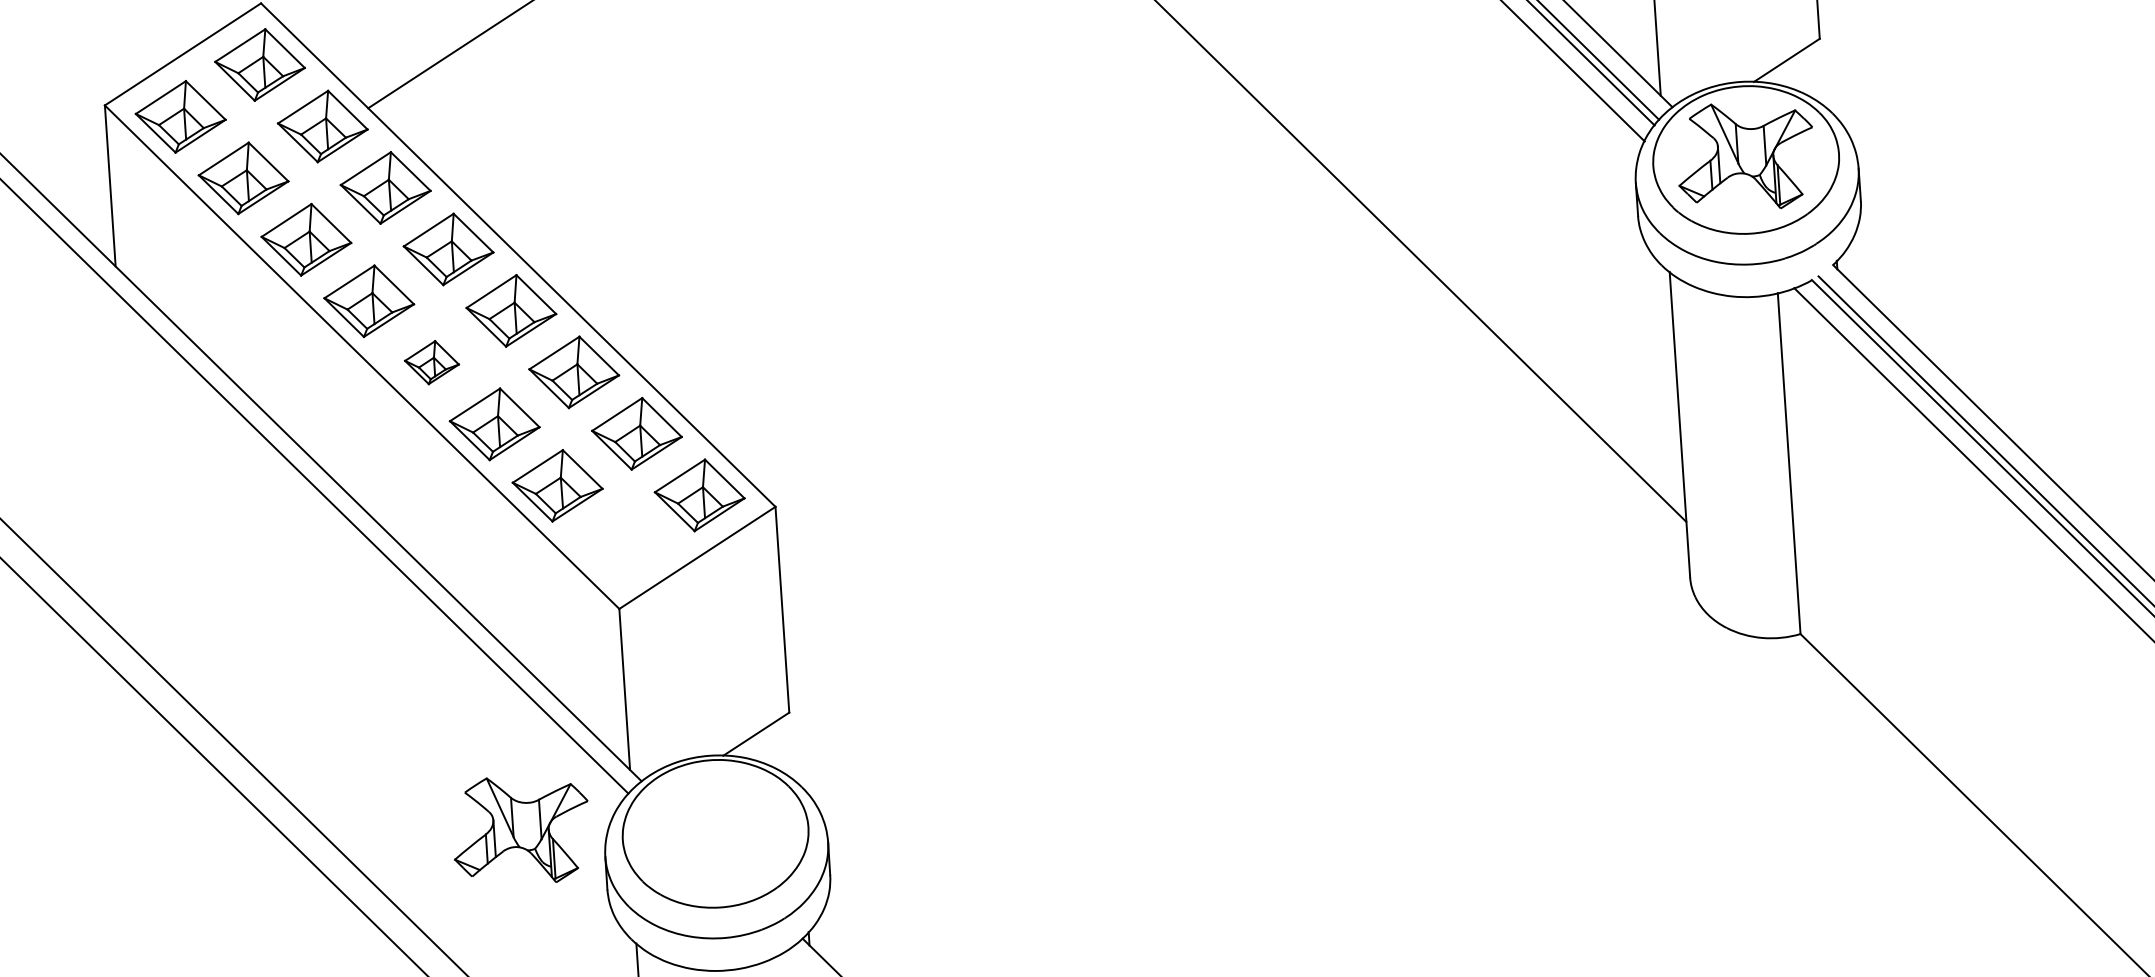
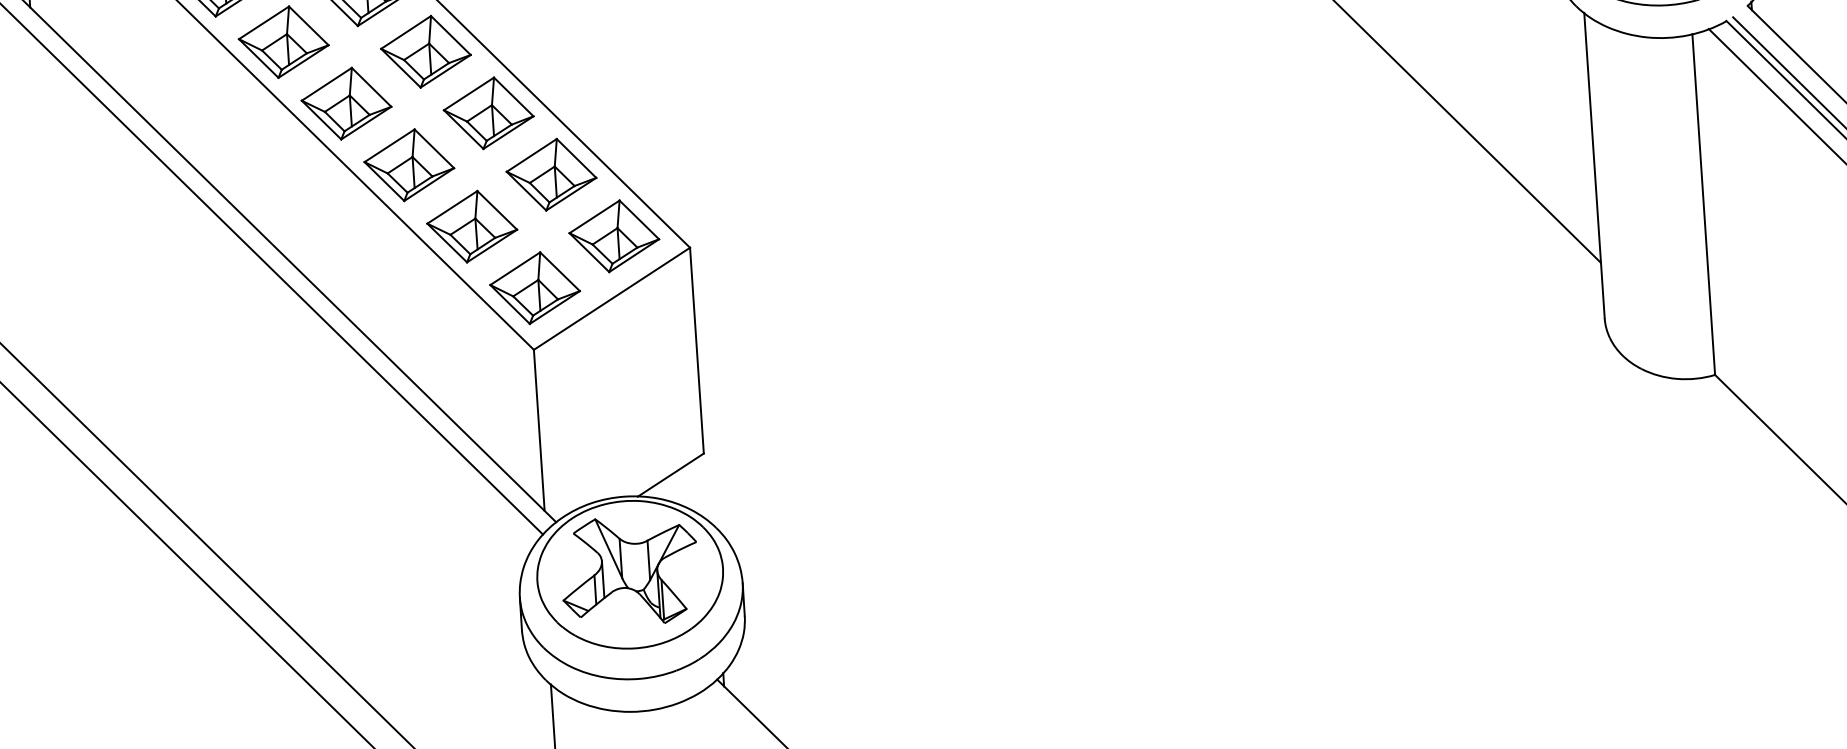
part: (431, 362) -> (346, 103), size x1.67
part: (620, 547) -> (535, 288), added
part: (521, 829) -> (630, 570), moved

